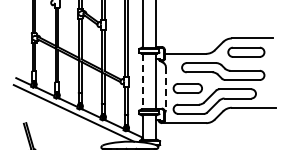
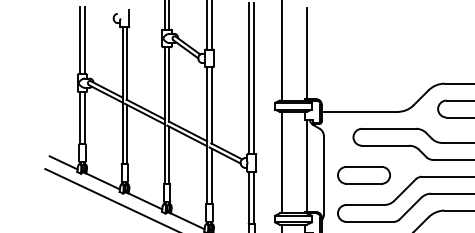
line: (142, 81) -> (280, 162), dashed -> solid
line: (165, 89) -> (323, 177), dashed -> solid

